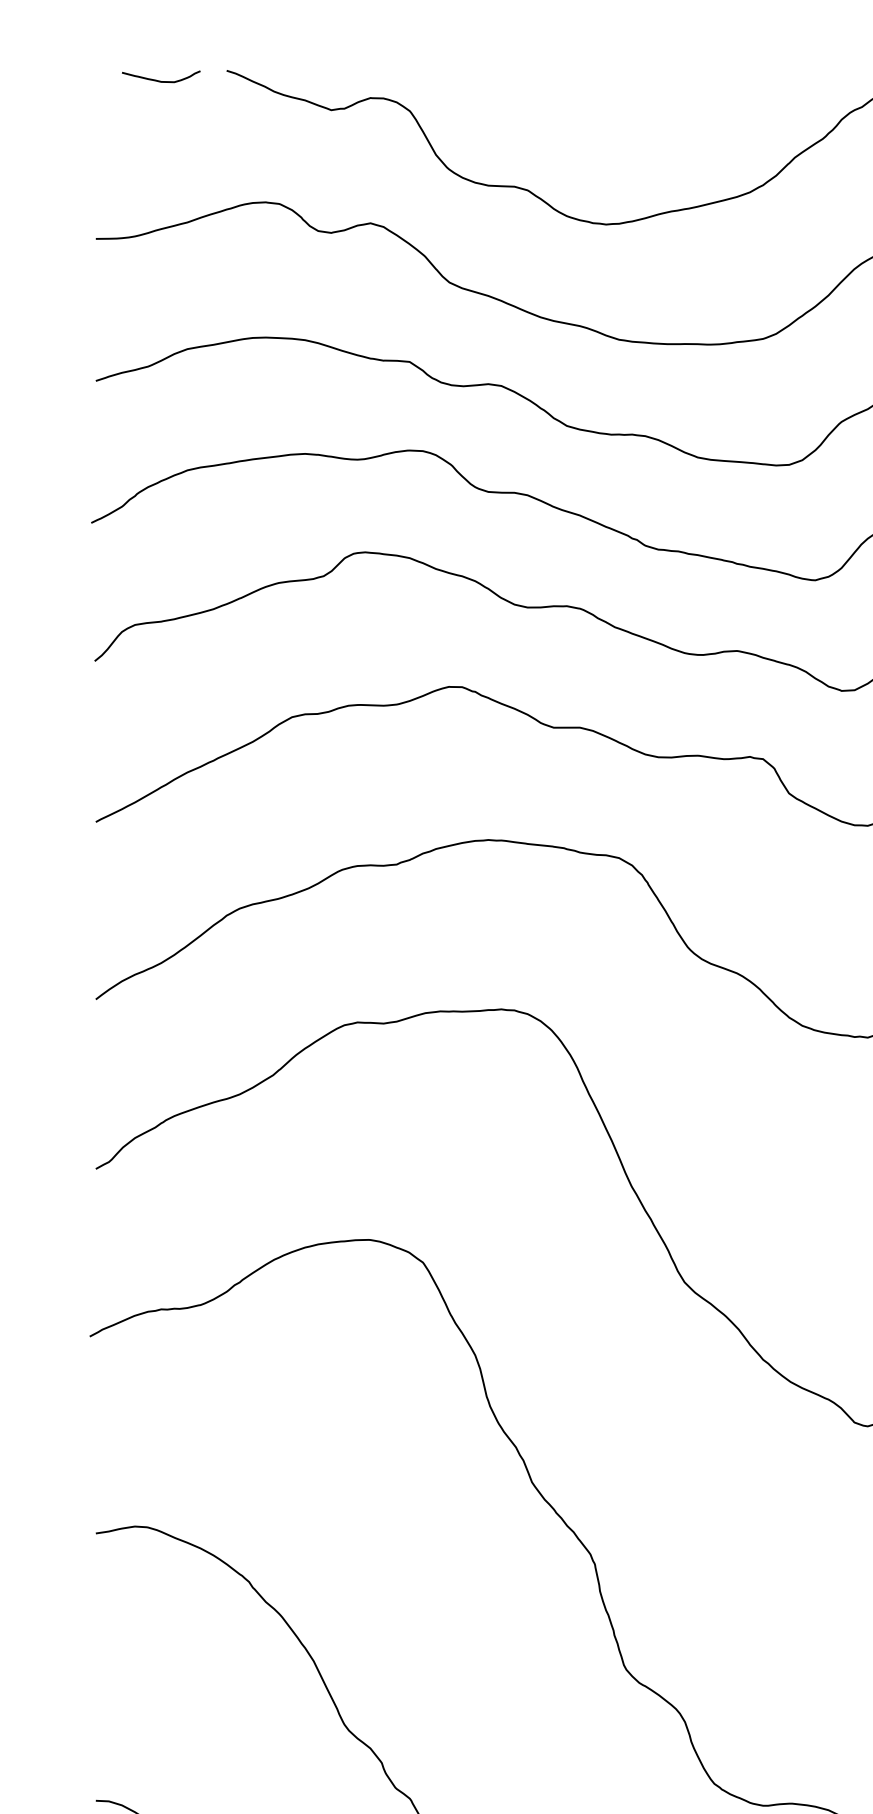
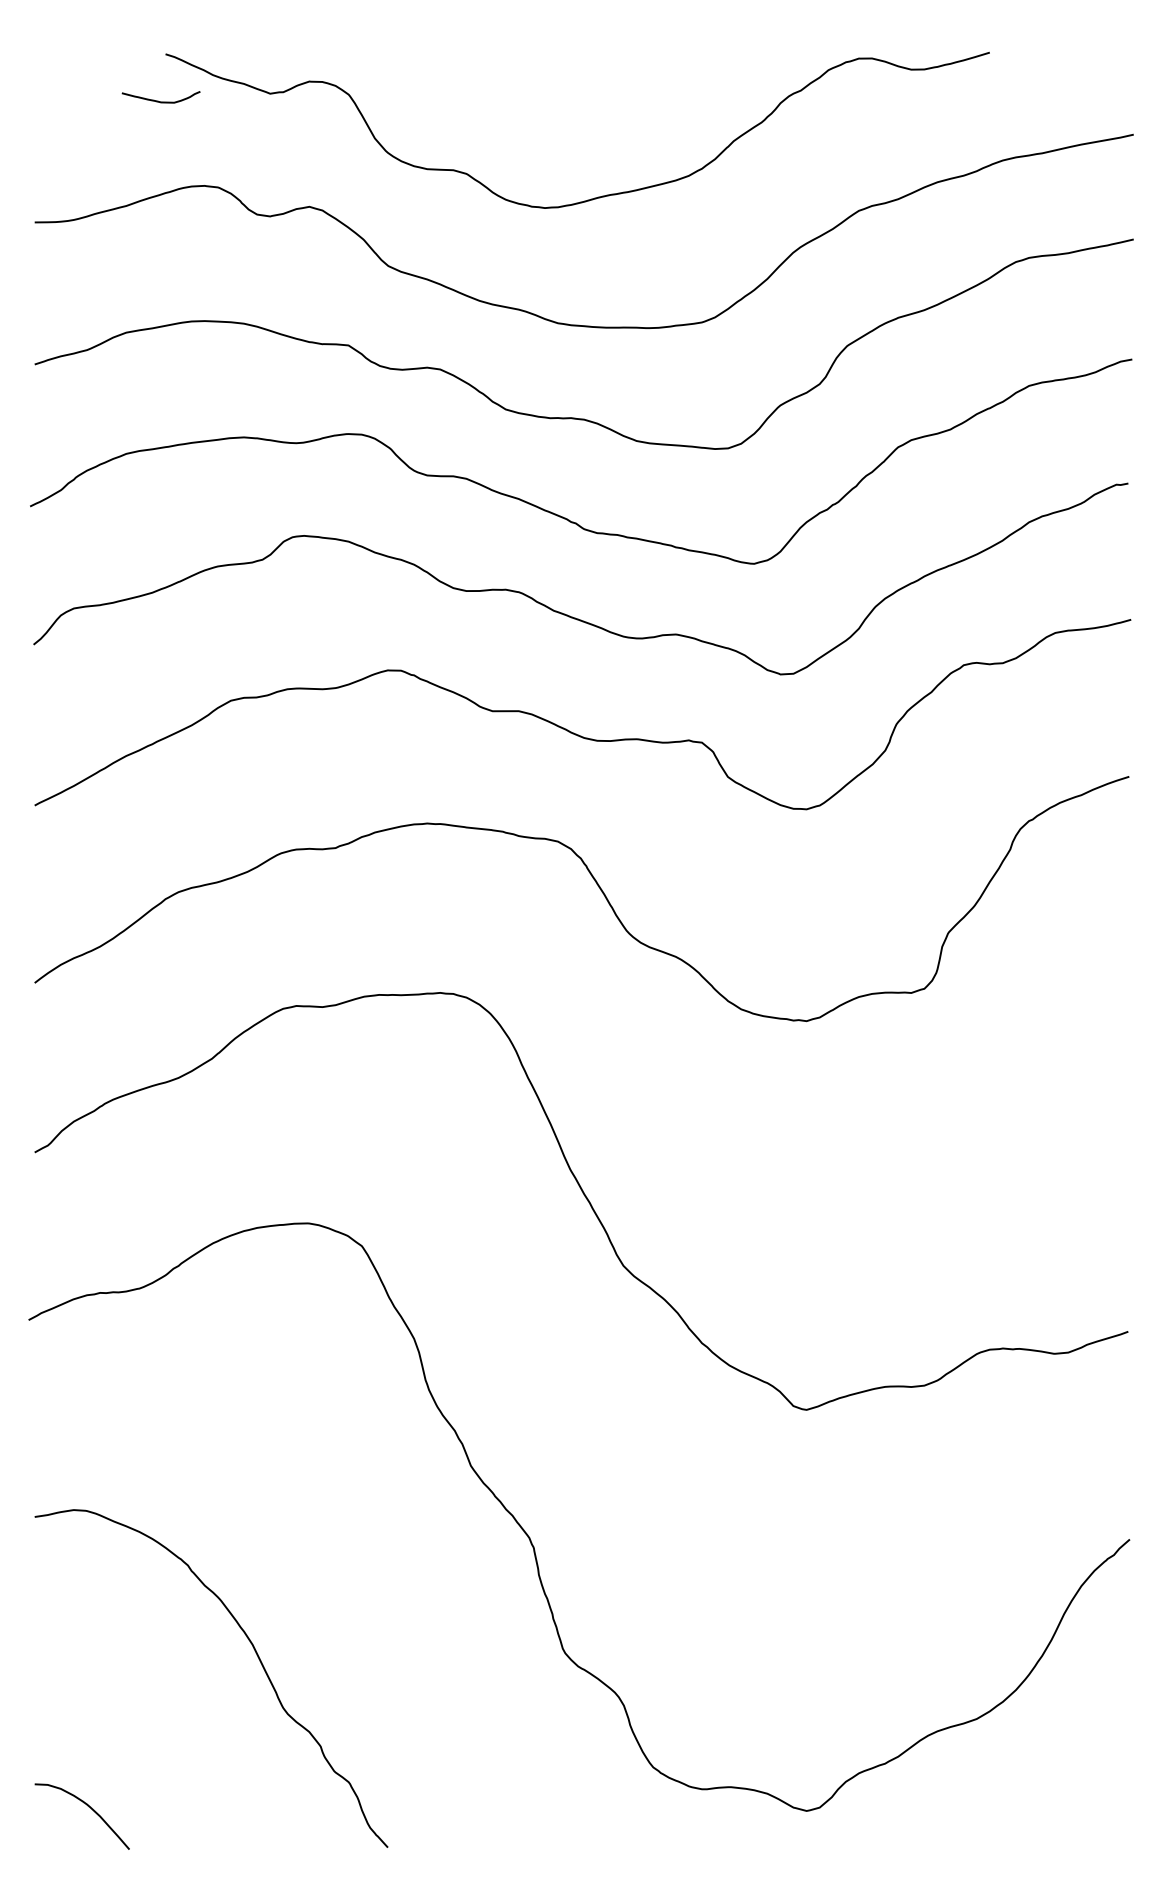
curve: (158, 79) -> (158, 100), moved

